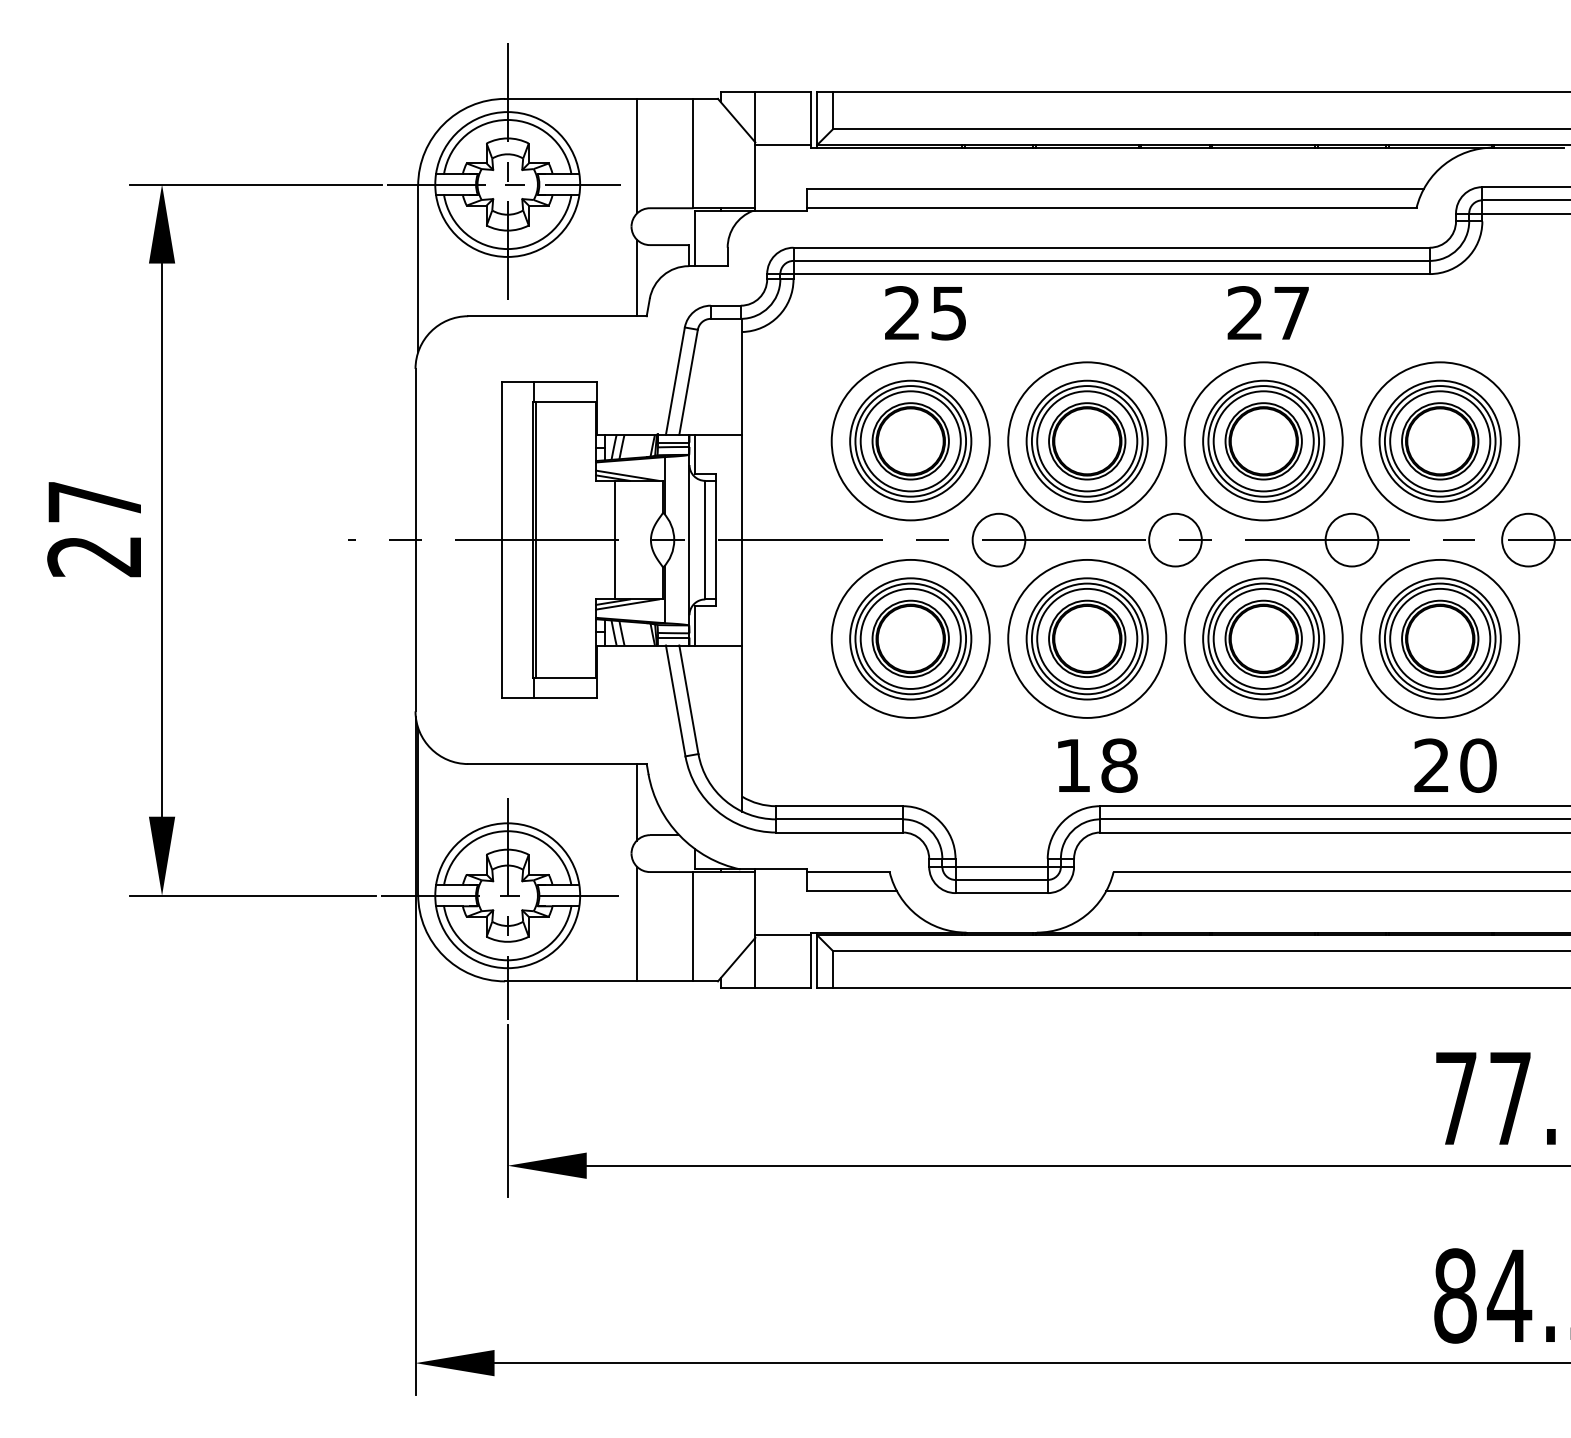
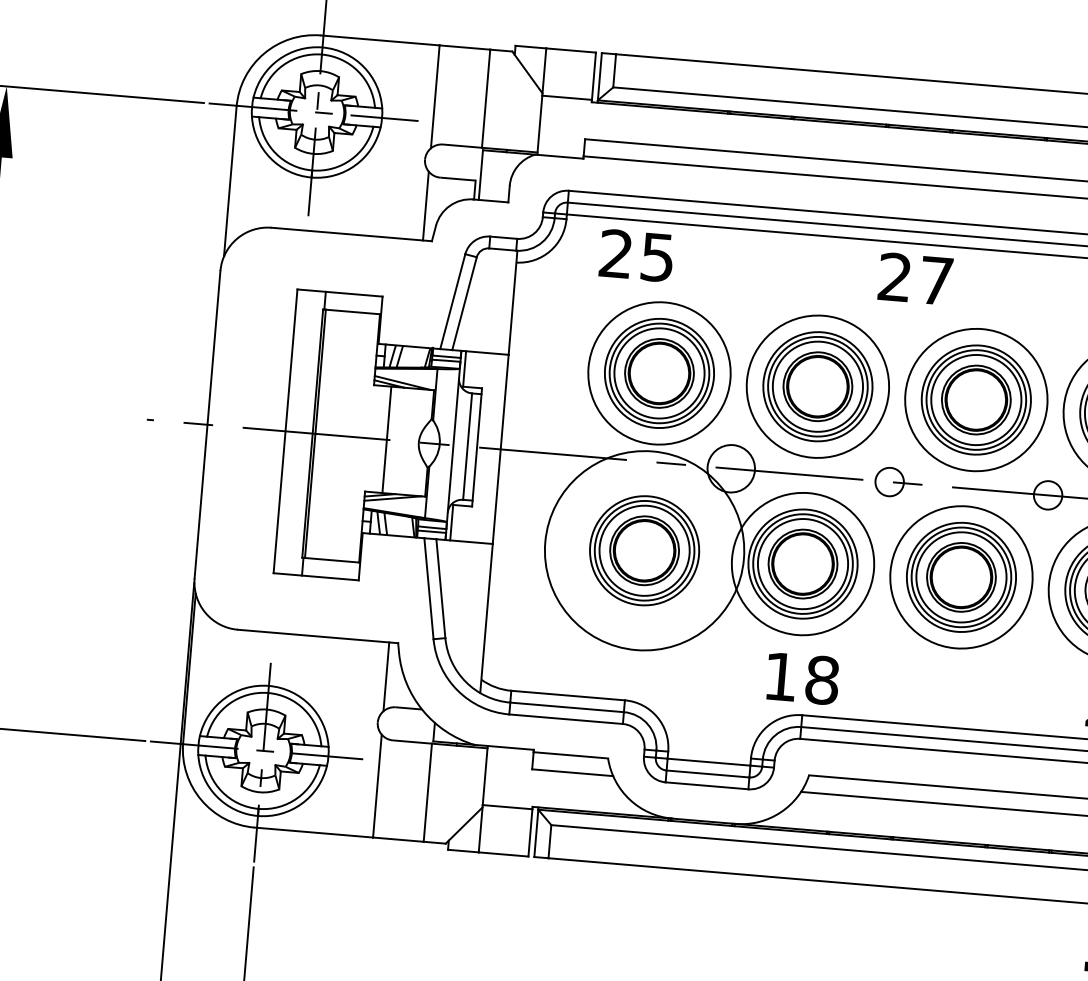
text: (1267, 312) -> (914, 278), moved
text: (925, 313) -> (636, 255), moved
circle: (1175, 539) -> (889, 481), size x0.6
circle: (1351, 539) -> (1047, 494), size x0.6
circle: (910, 638) -> (644, 550), size x1.4

